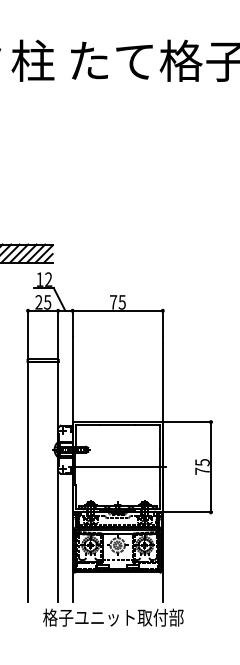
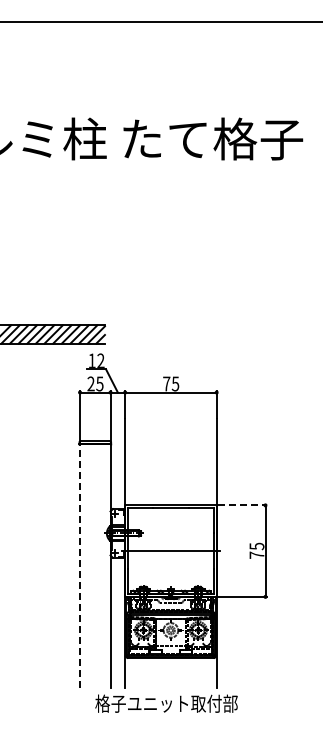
line: (188, 422) -> (242, 505), solid -> dashed
line: (28, 482) -> (80, 566), solid -> dashed

